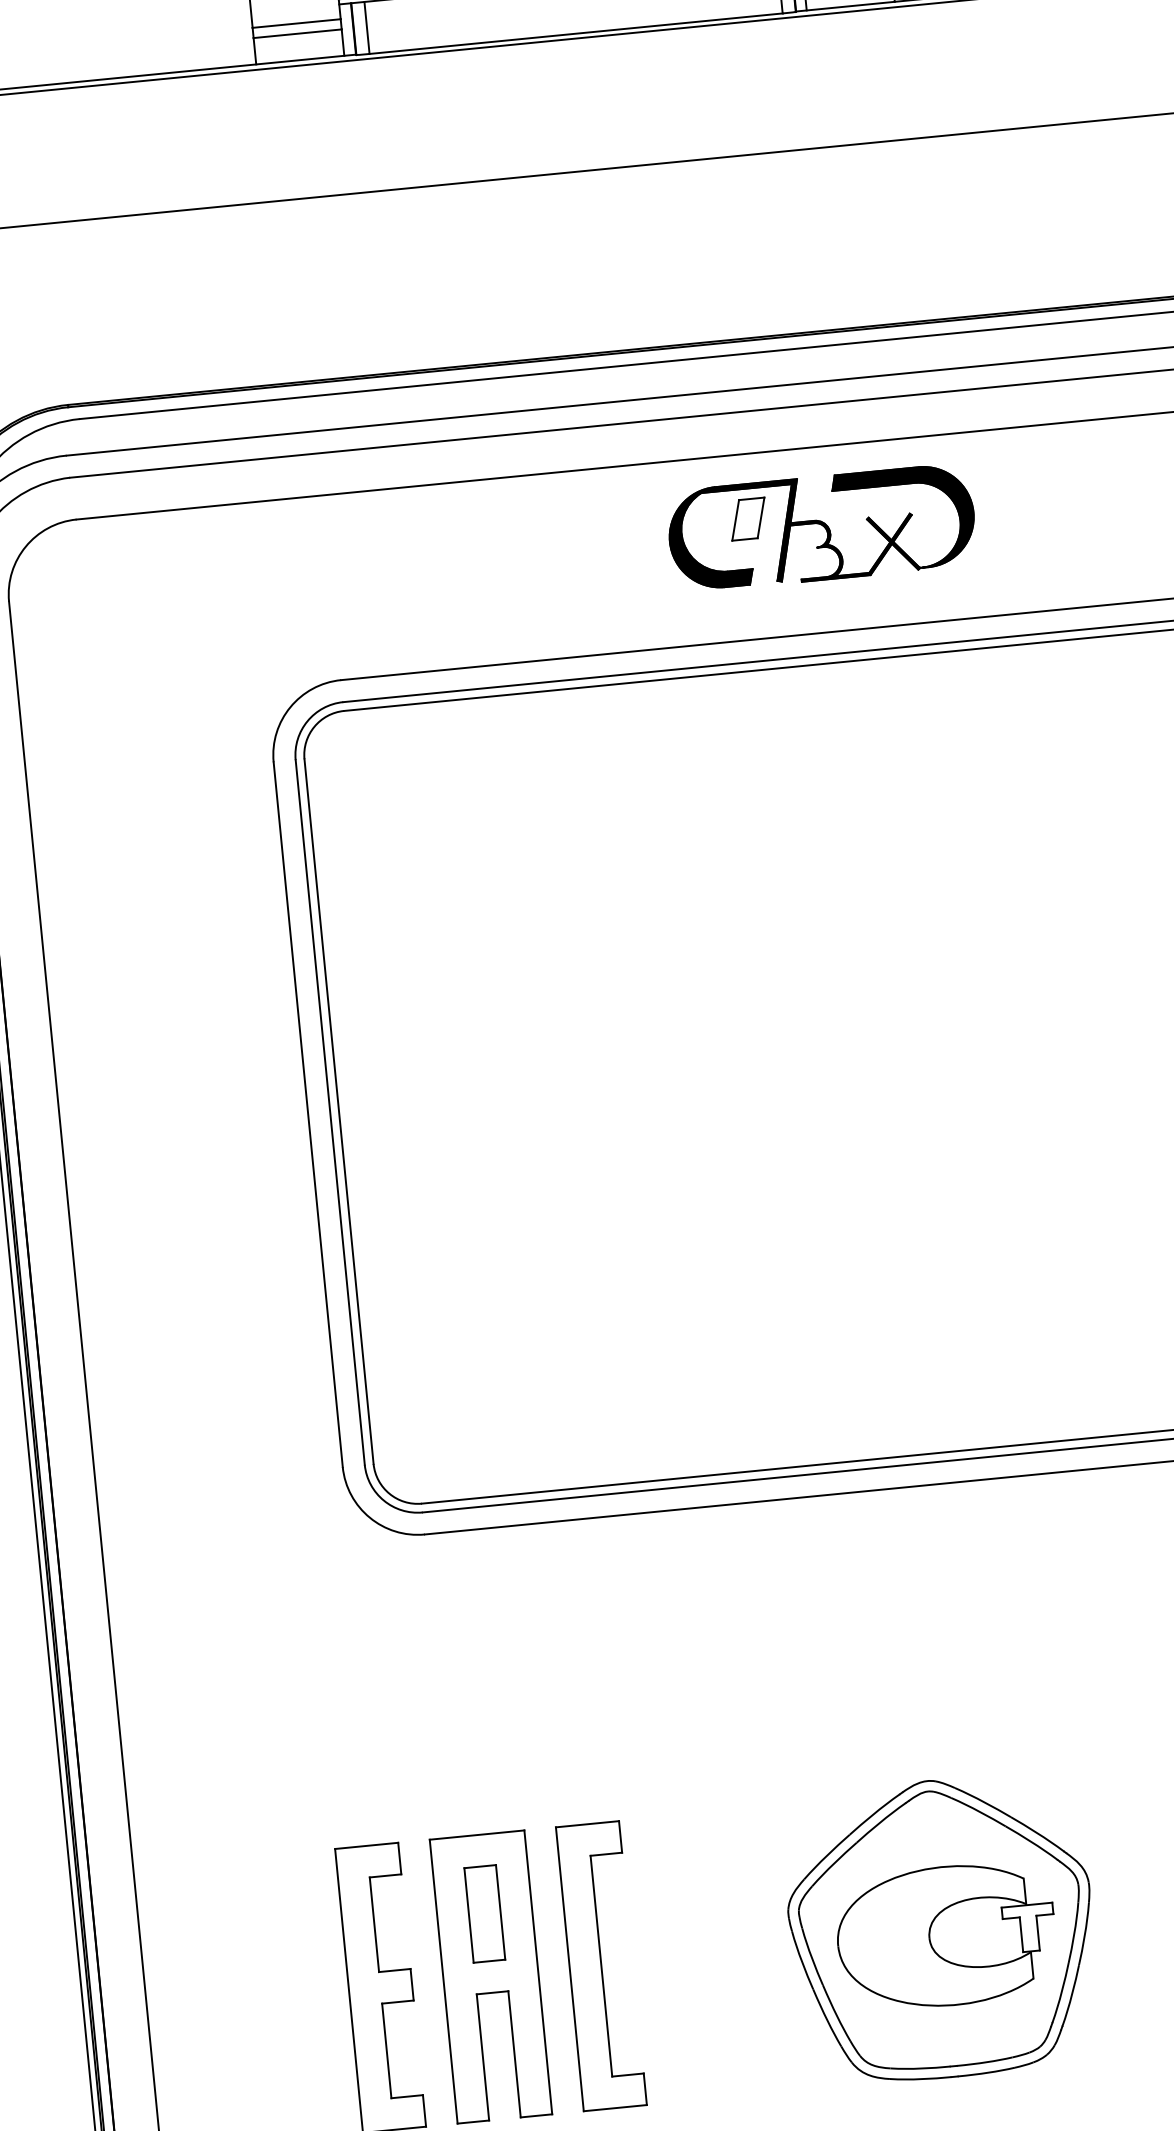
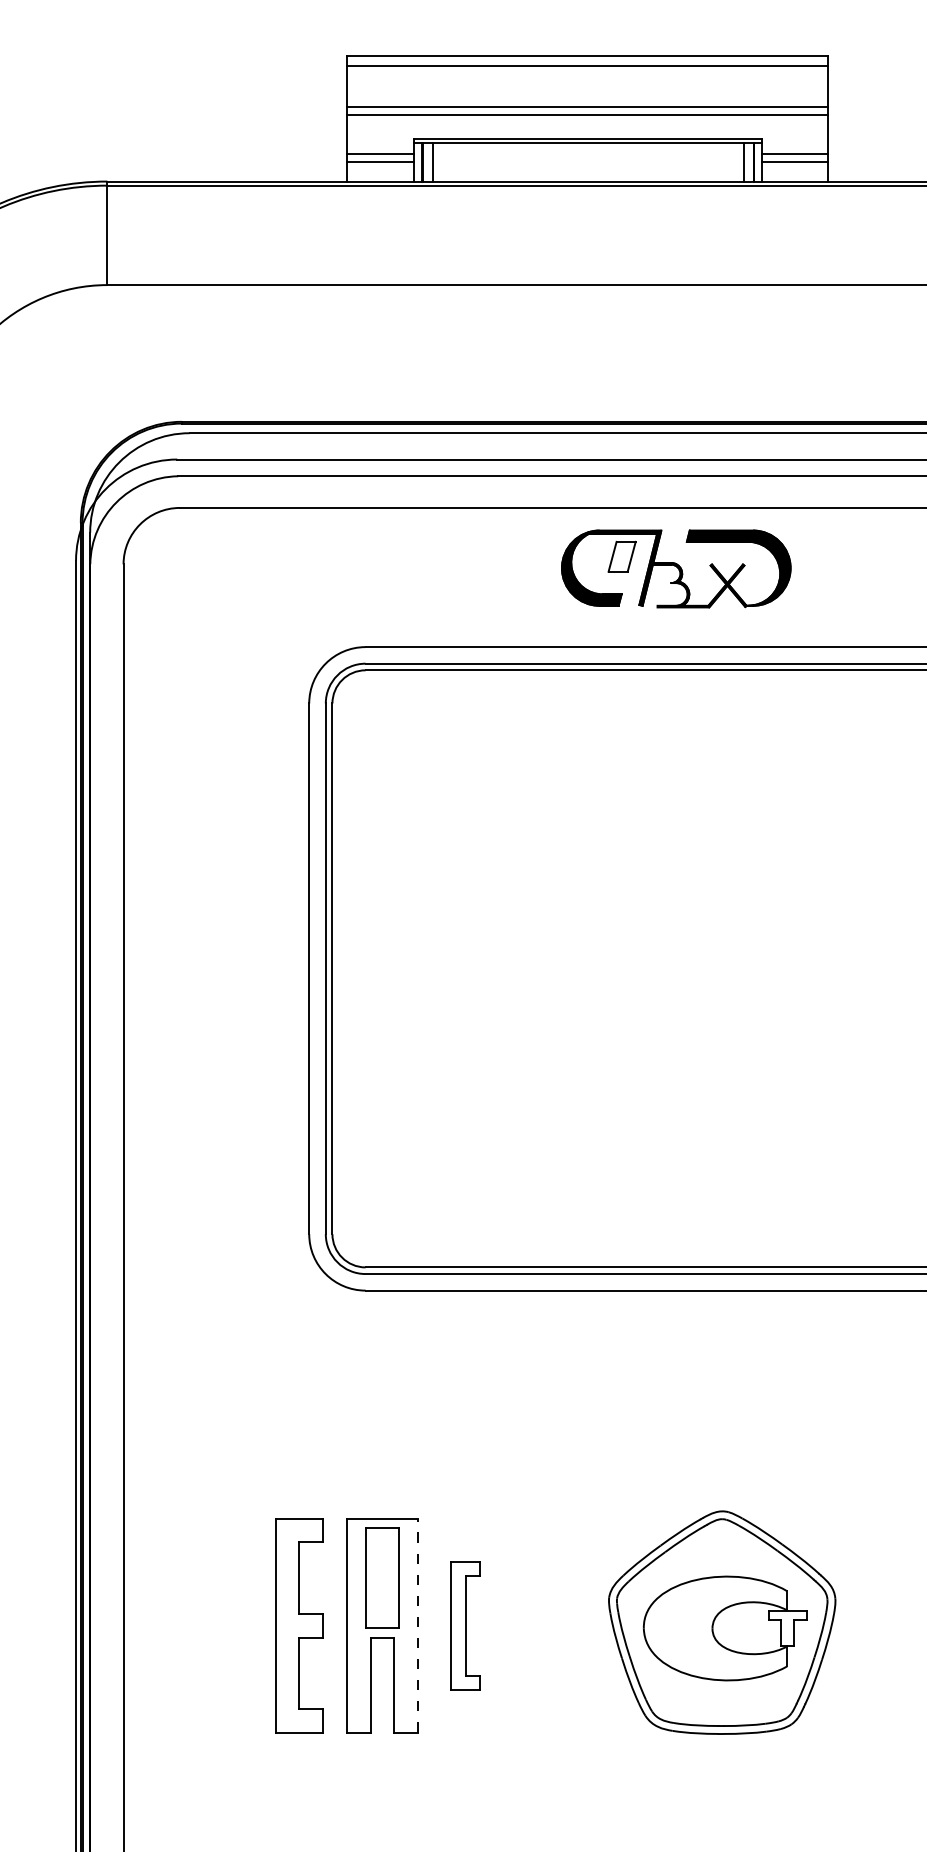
part: (822, 527) -> (676, 568), moved
part: (484, 1913) -> (382, 1577), size x1.4
part: (601, 1966) -> (465, 1625), size x0.6
line: (538, 1972) -> (418, 1625), solid -> dashed

